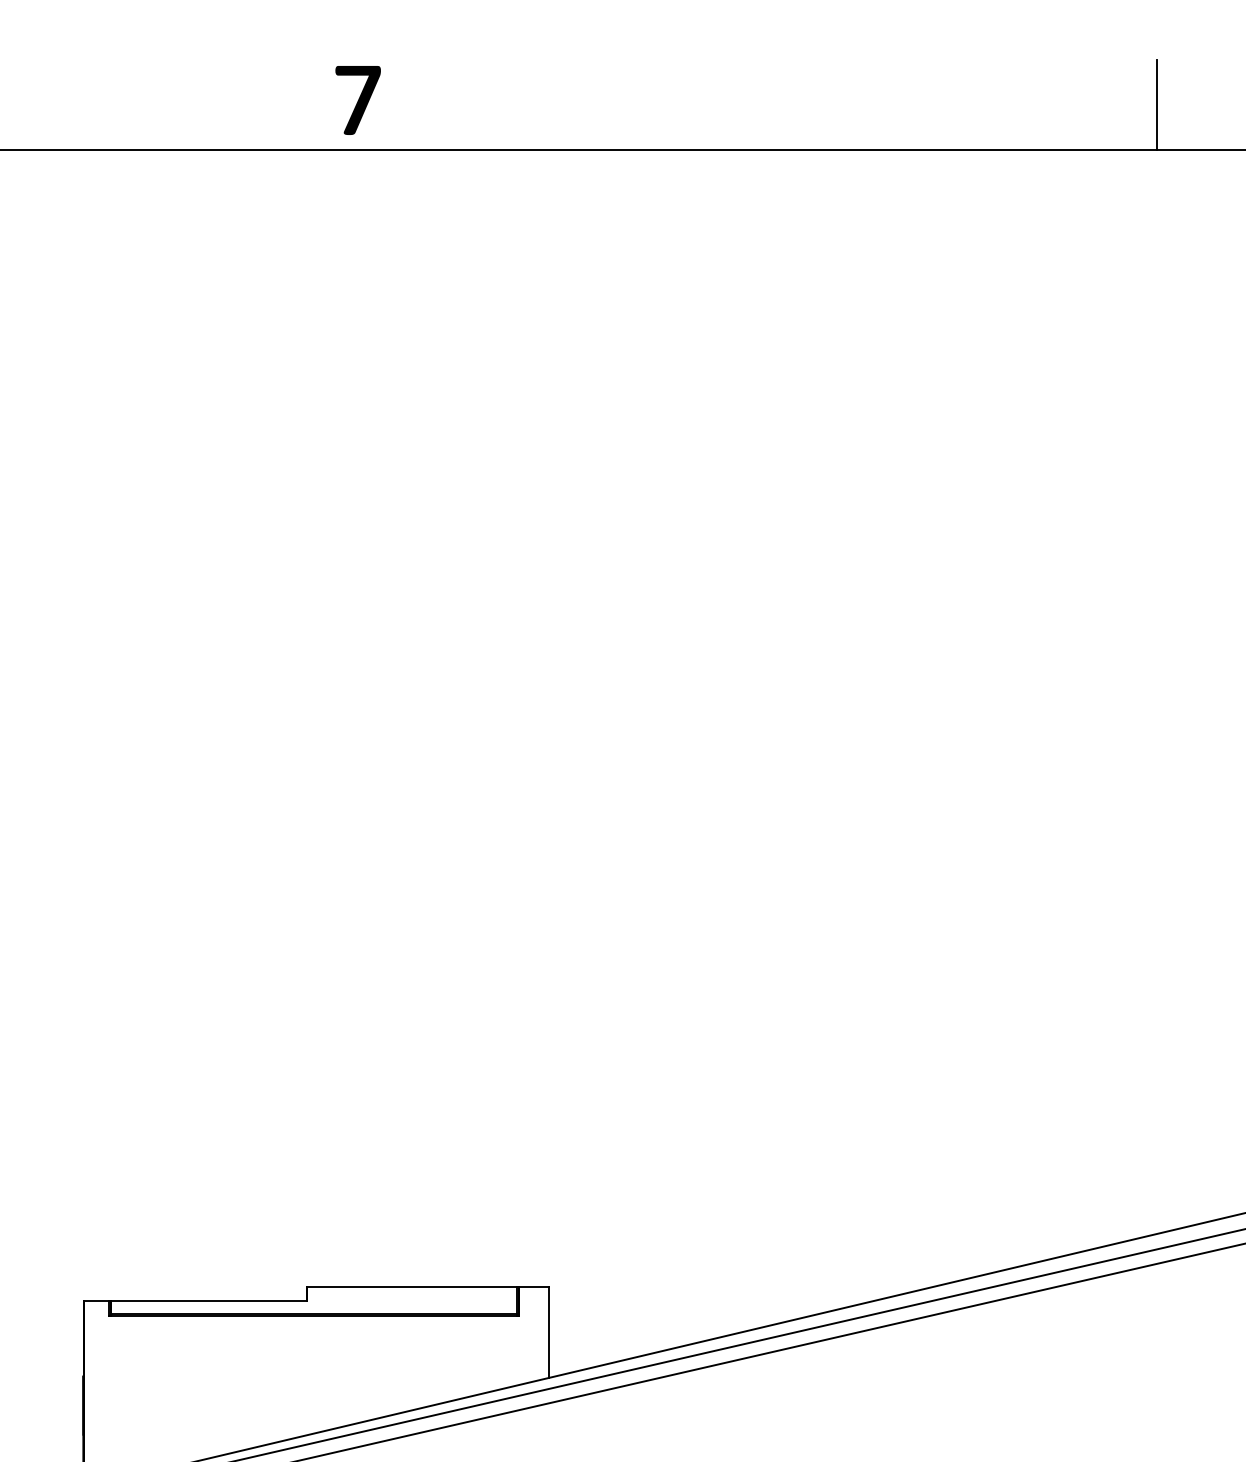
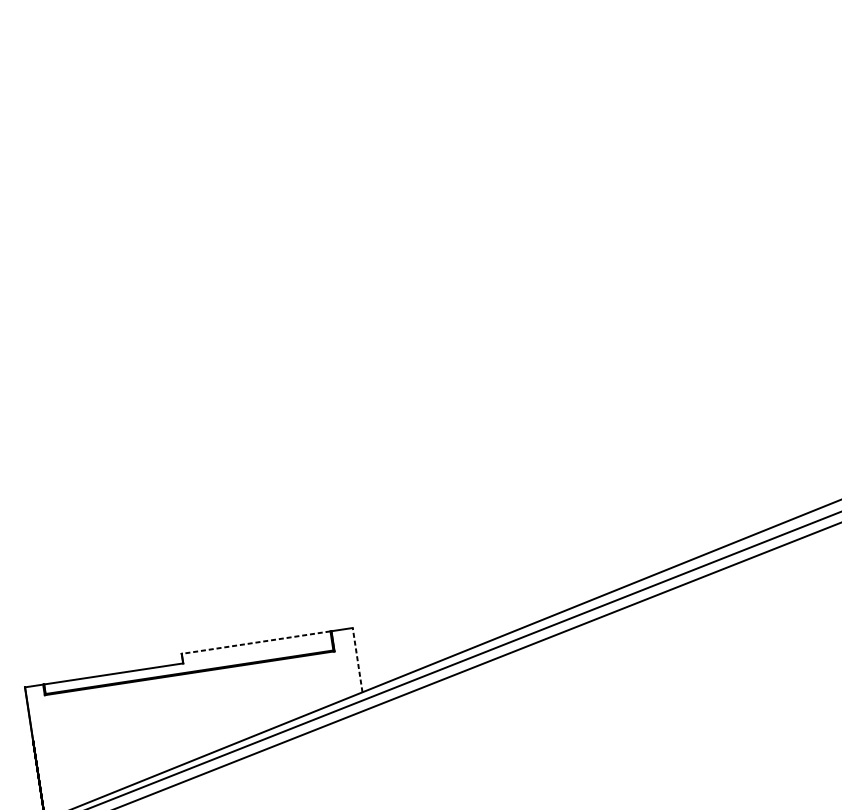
line: (412, 1287) -> (256, 642), solid -> dashed
line: (548, 1332) -> (357, 660), solid -> dashed

